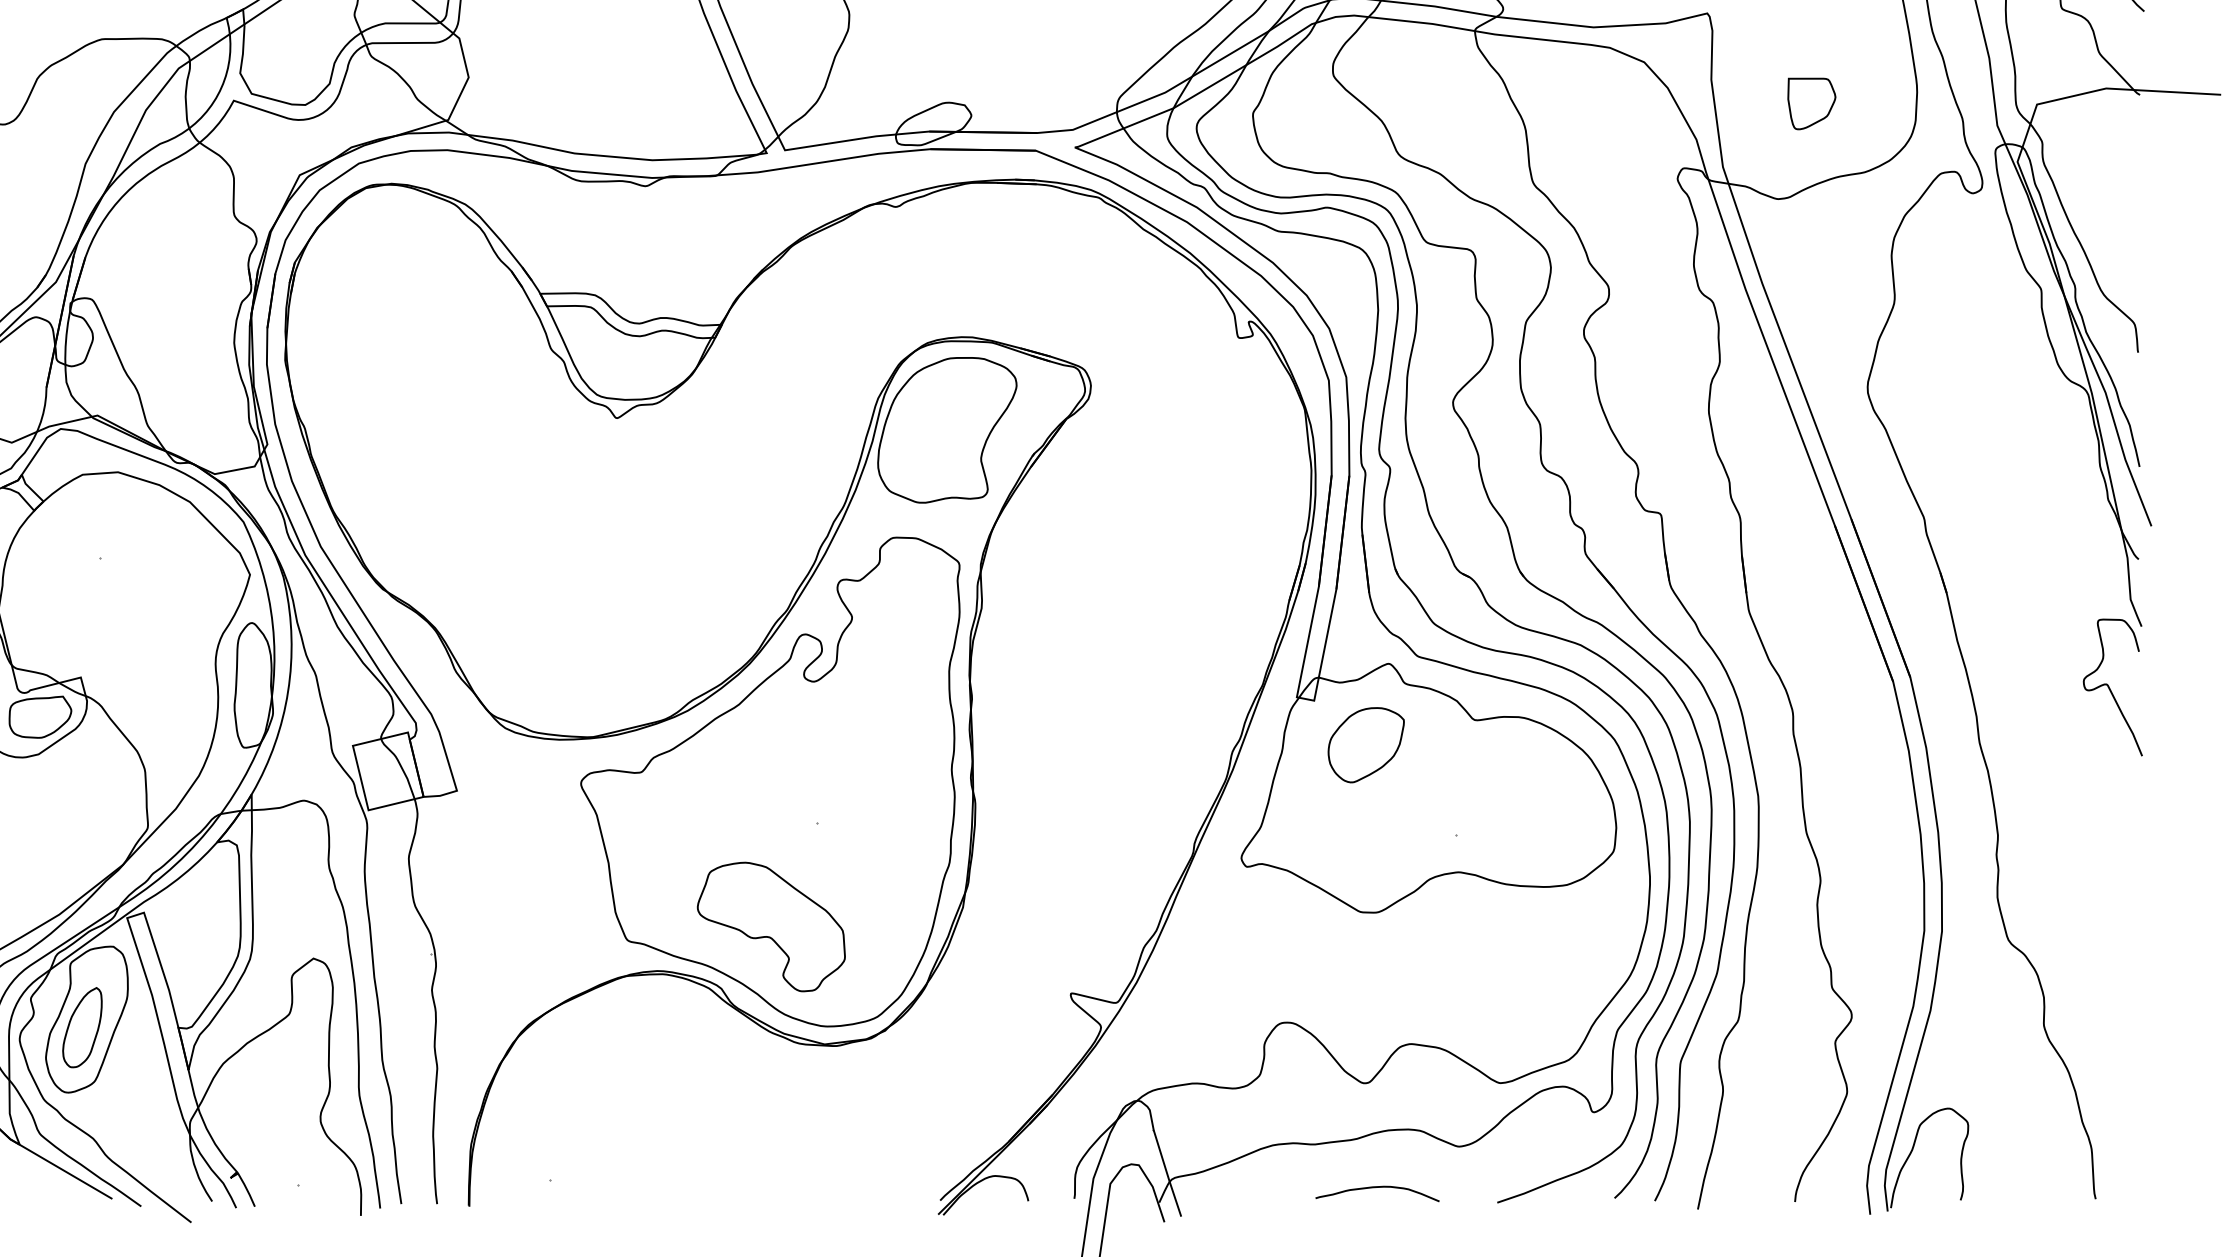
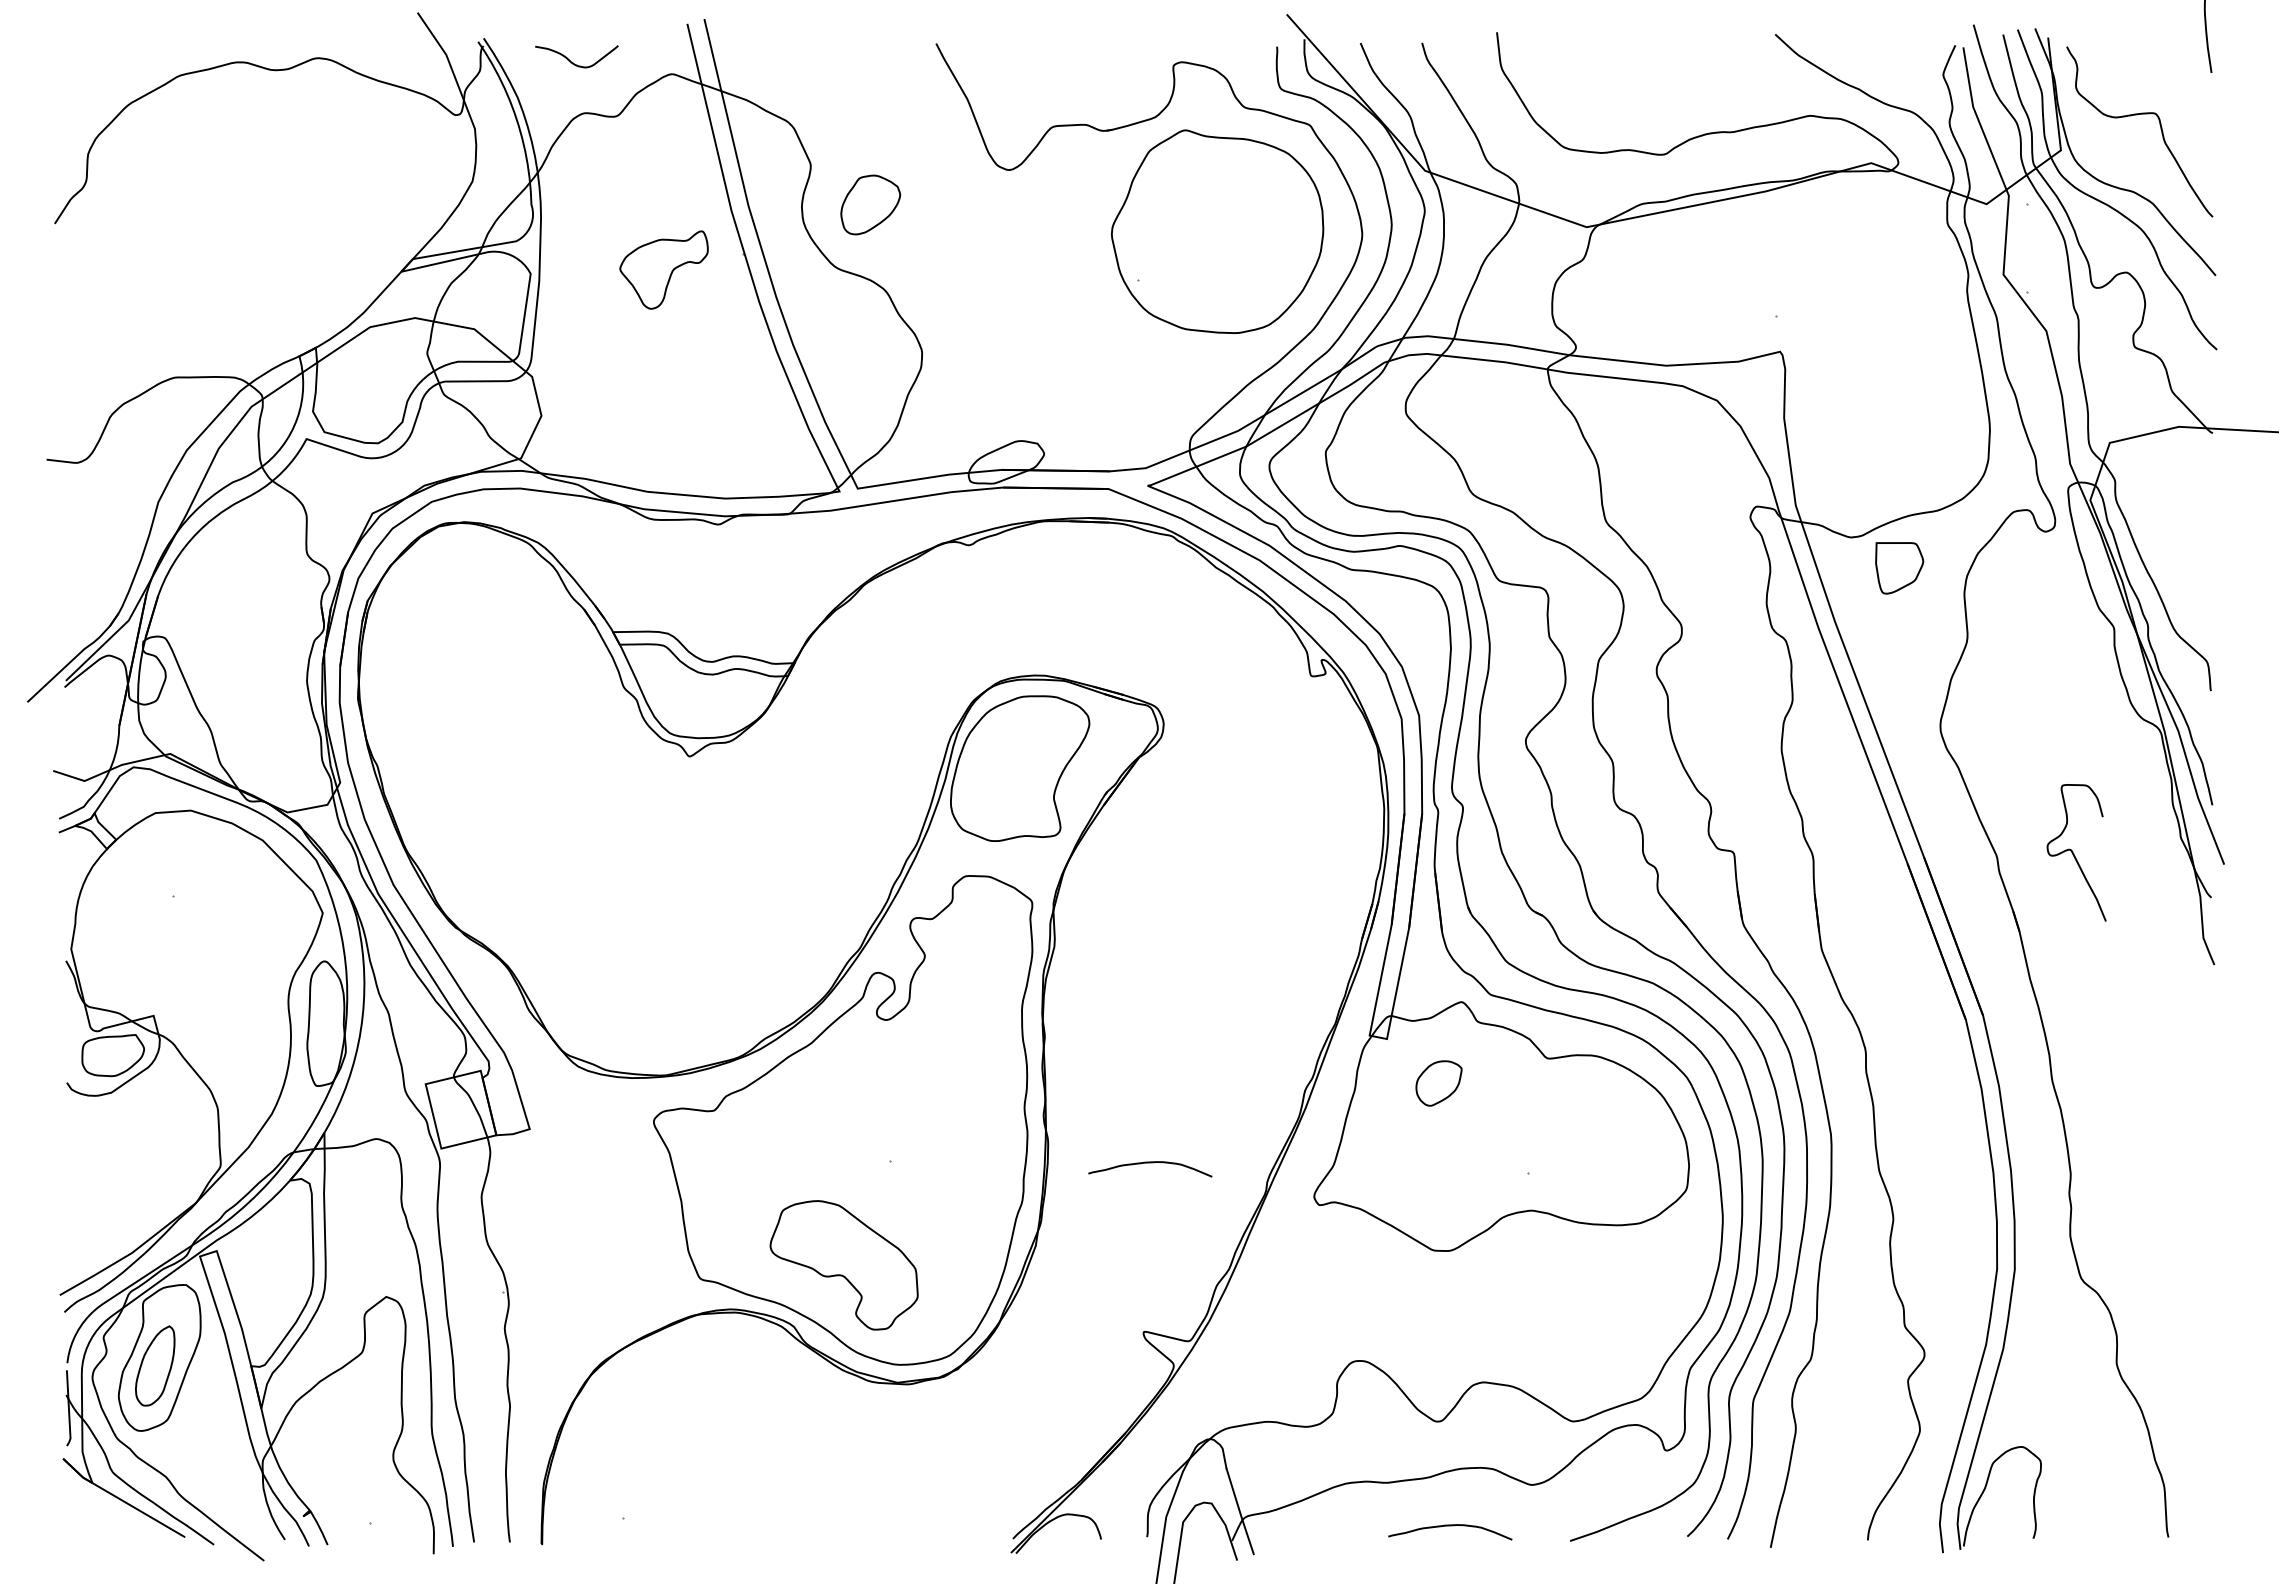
part: (1811, 104) -> (1899, 568), moved
curve: (2110, 689) -> (2074, 854), moved
part: (1365, 745) -> (1438, 1083), size x0.6
curve: (1077, 825) -> (1150, 1163), added

